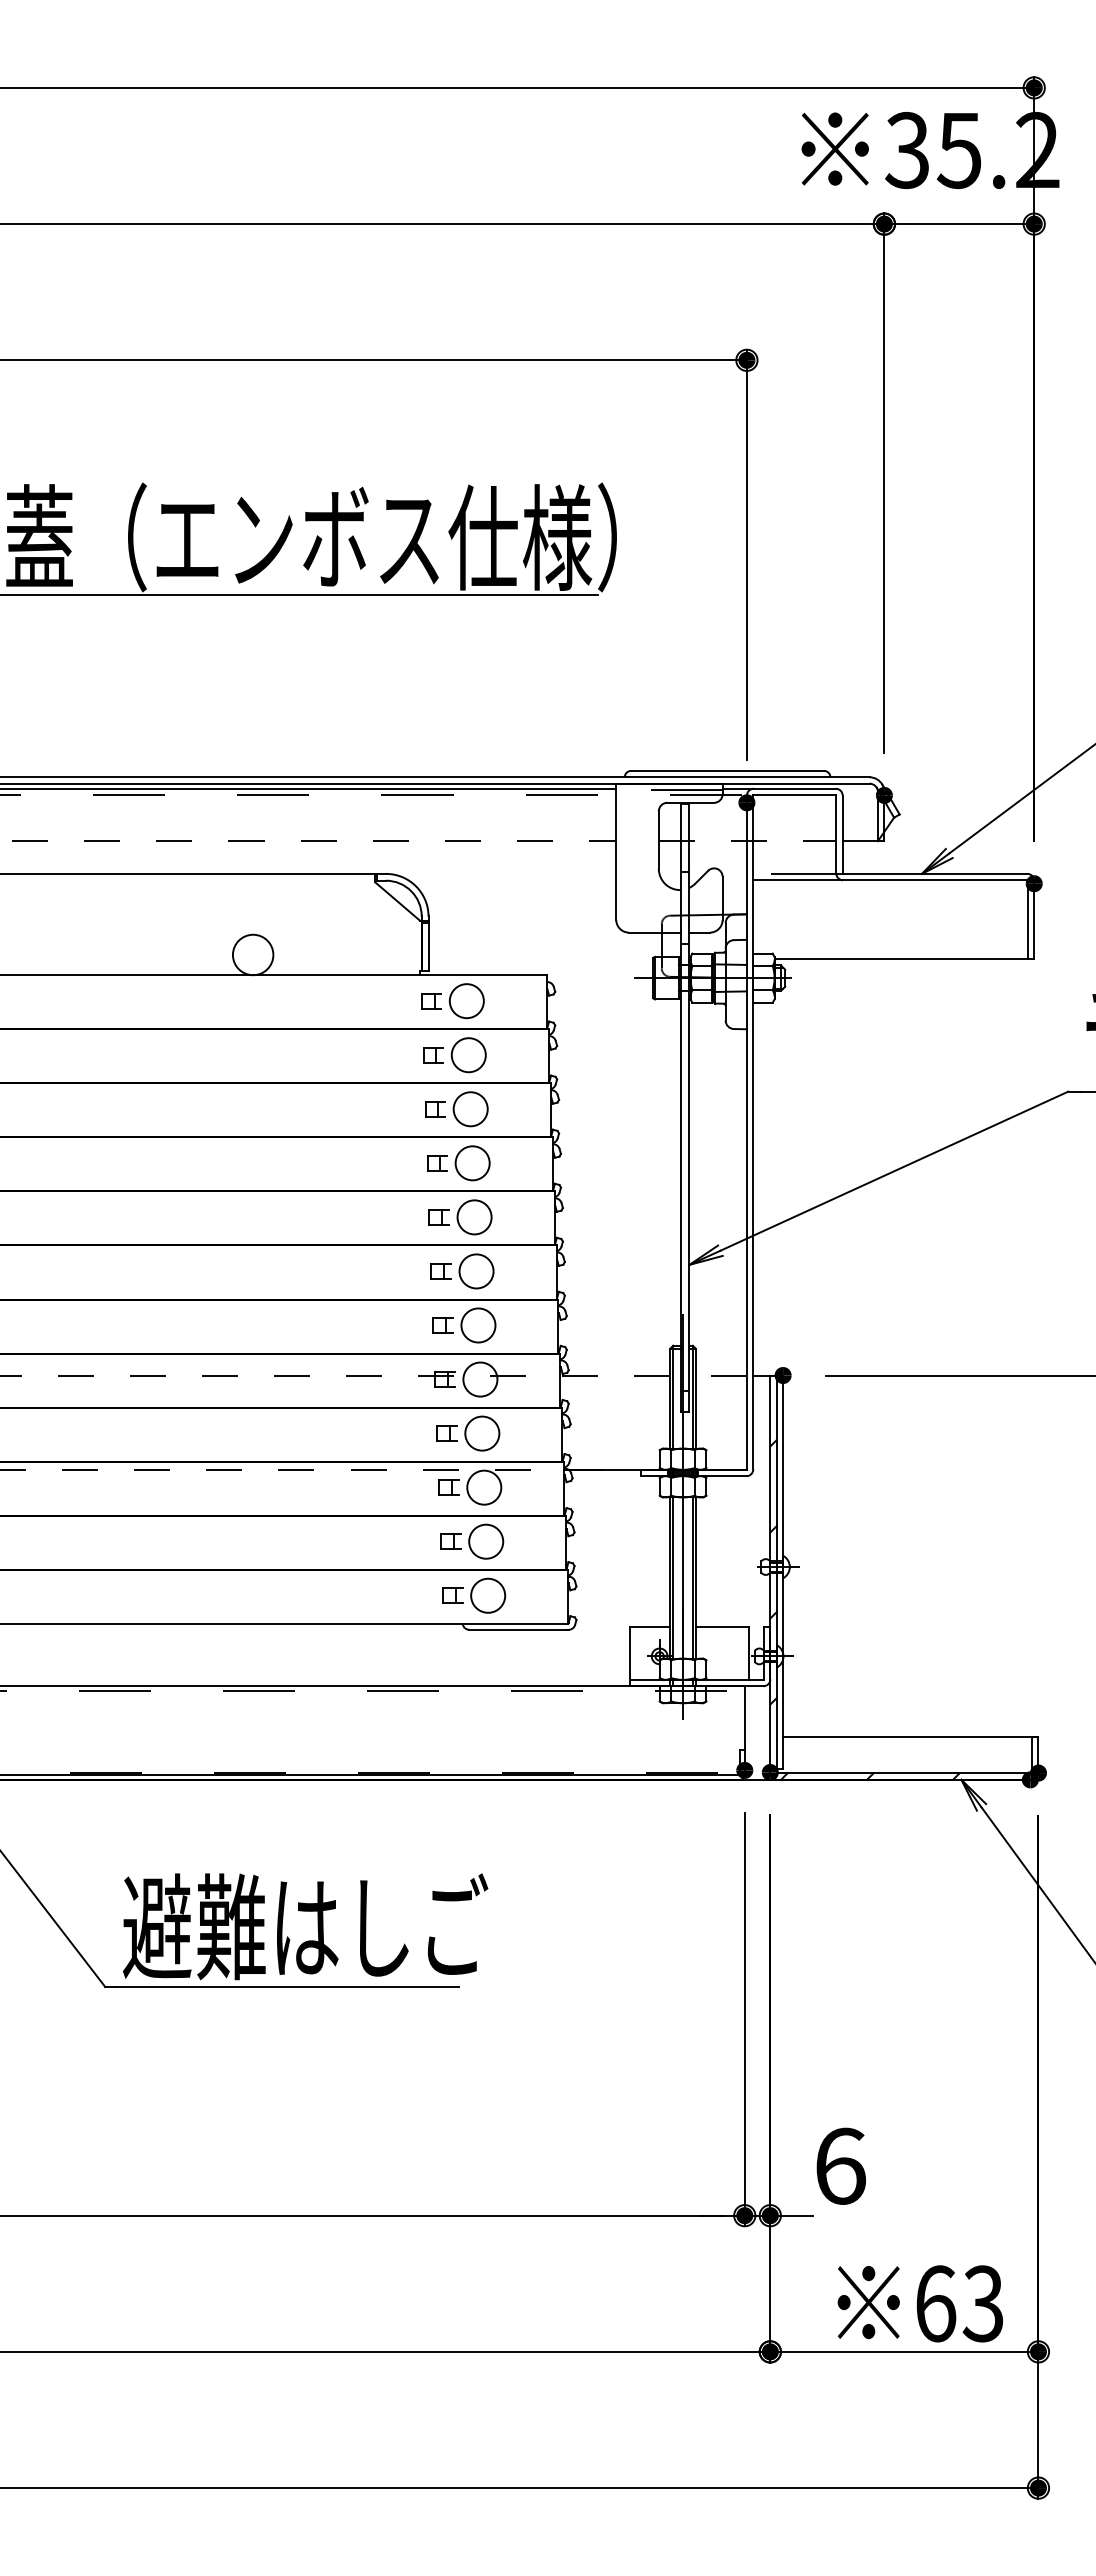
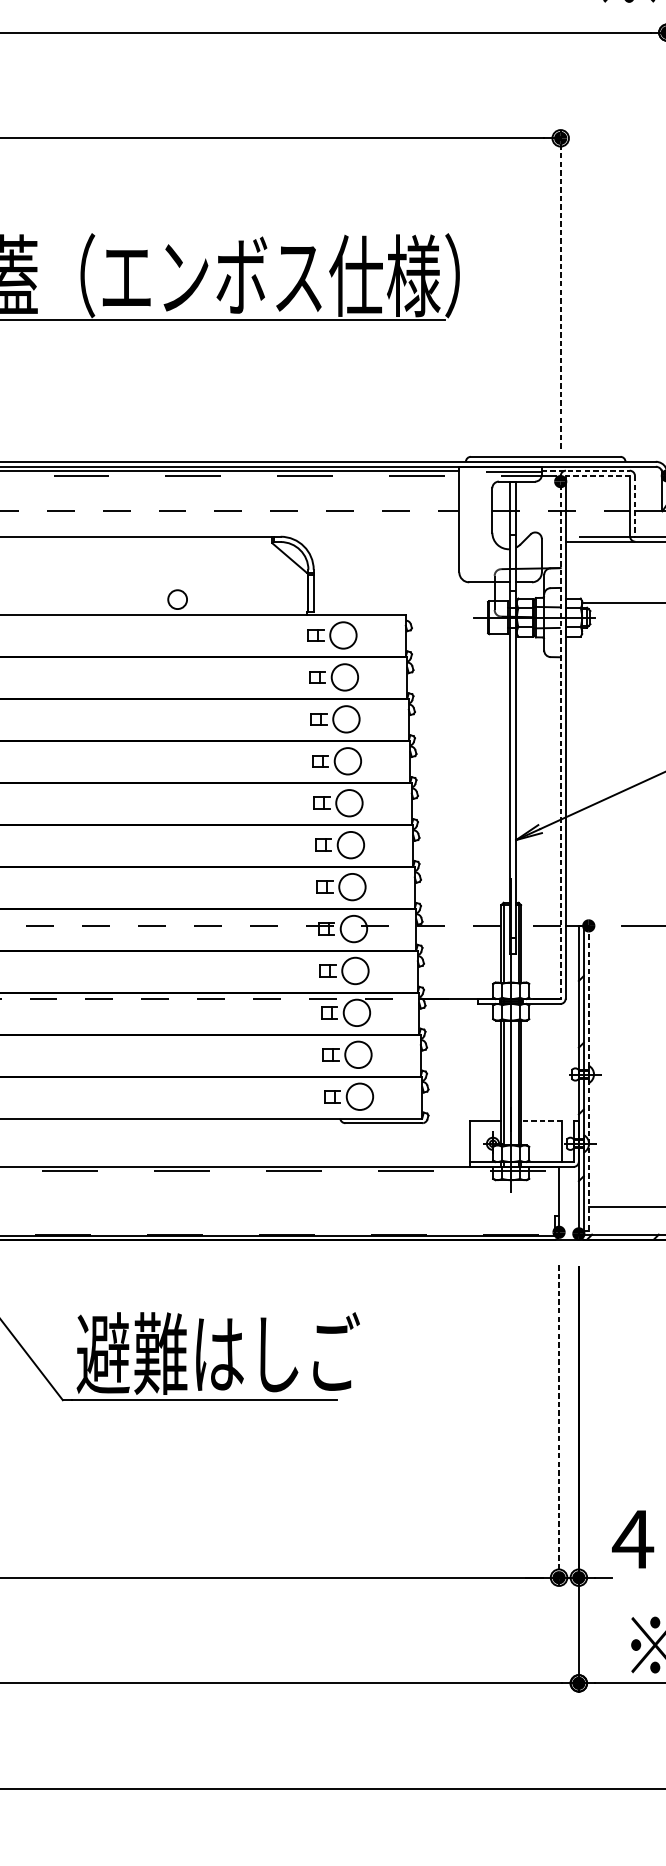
line: (746, 554) -> (560, 288), solid -> dashed
line: (779, 788) -> (585, 470), solid -> dashed
line: (794, 795) -> (597, 475), solid -> dashed
line: (842, 835) -> (634, 506), solid -> dashed
circle: (252, 954) -> (177, 599), size x0.6
line: (746, 1133) -> (560, 738), solid -> dashed
line: (783, 1572) -> (589, 1078), solid -> dashed
line: (722, 1626) -> (541, 1120), solid -> dashed
line: (744, 2019) -> (558, 1425), solid -> dashed
text: (839, 2165) -> (632, 1538), 6 -> 4

